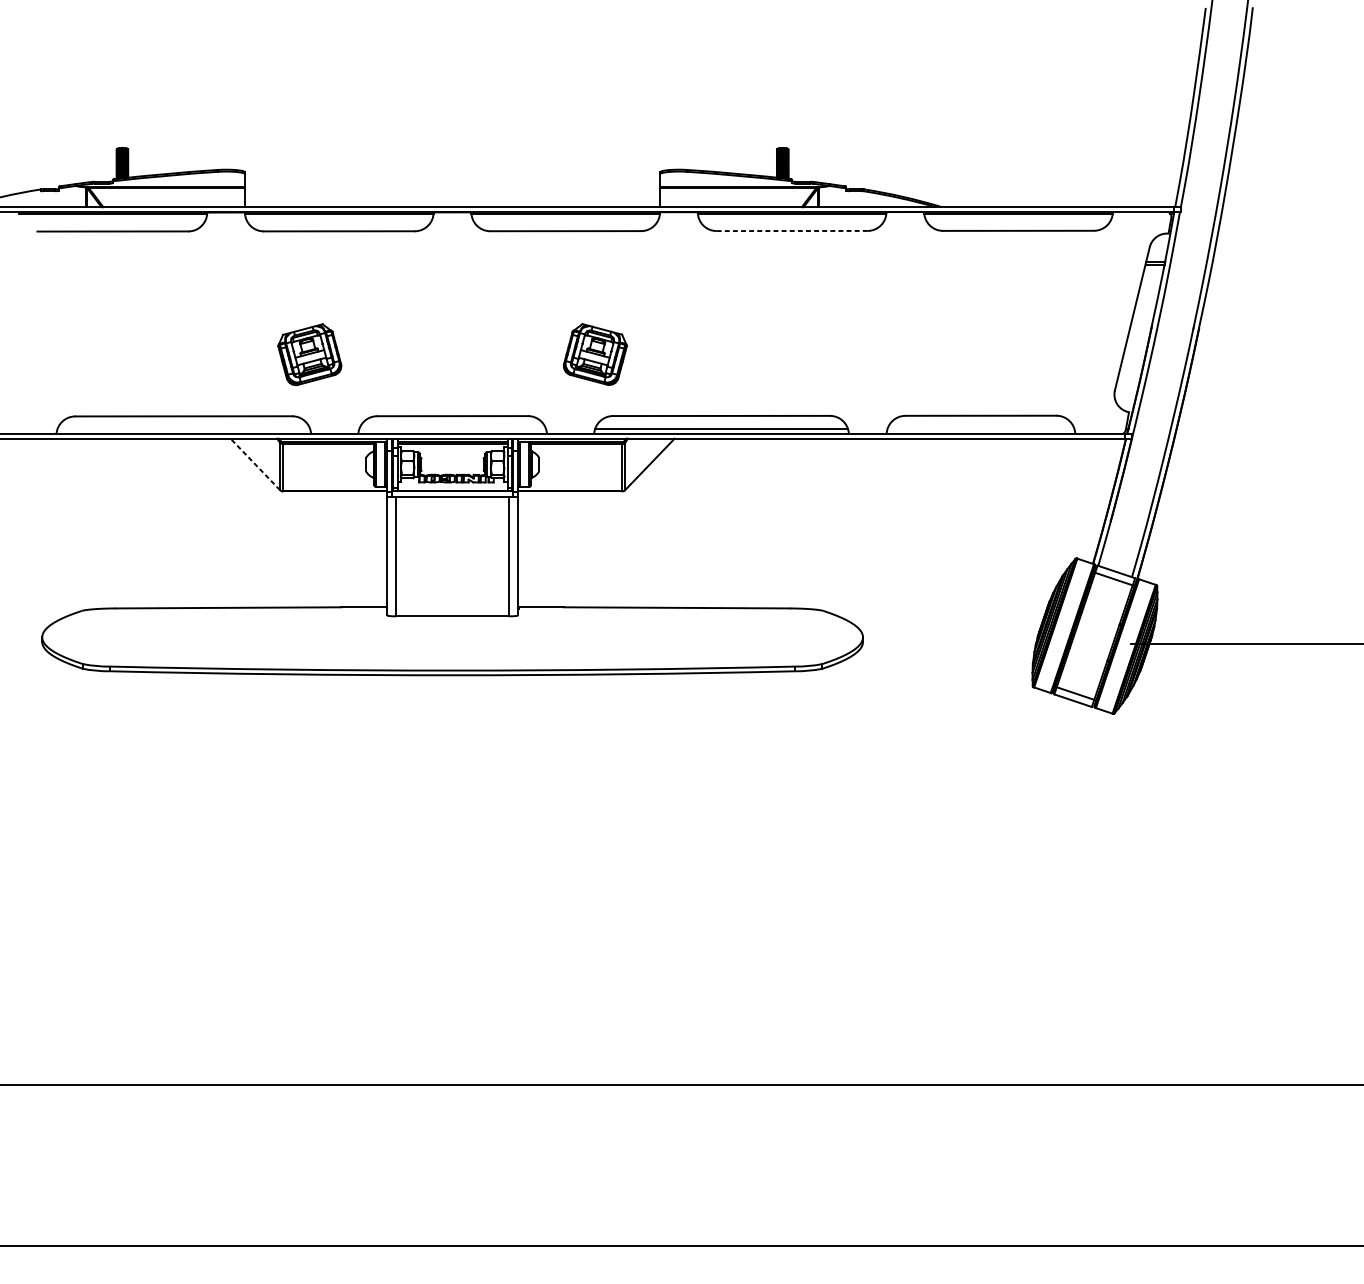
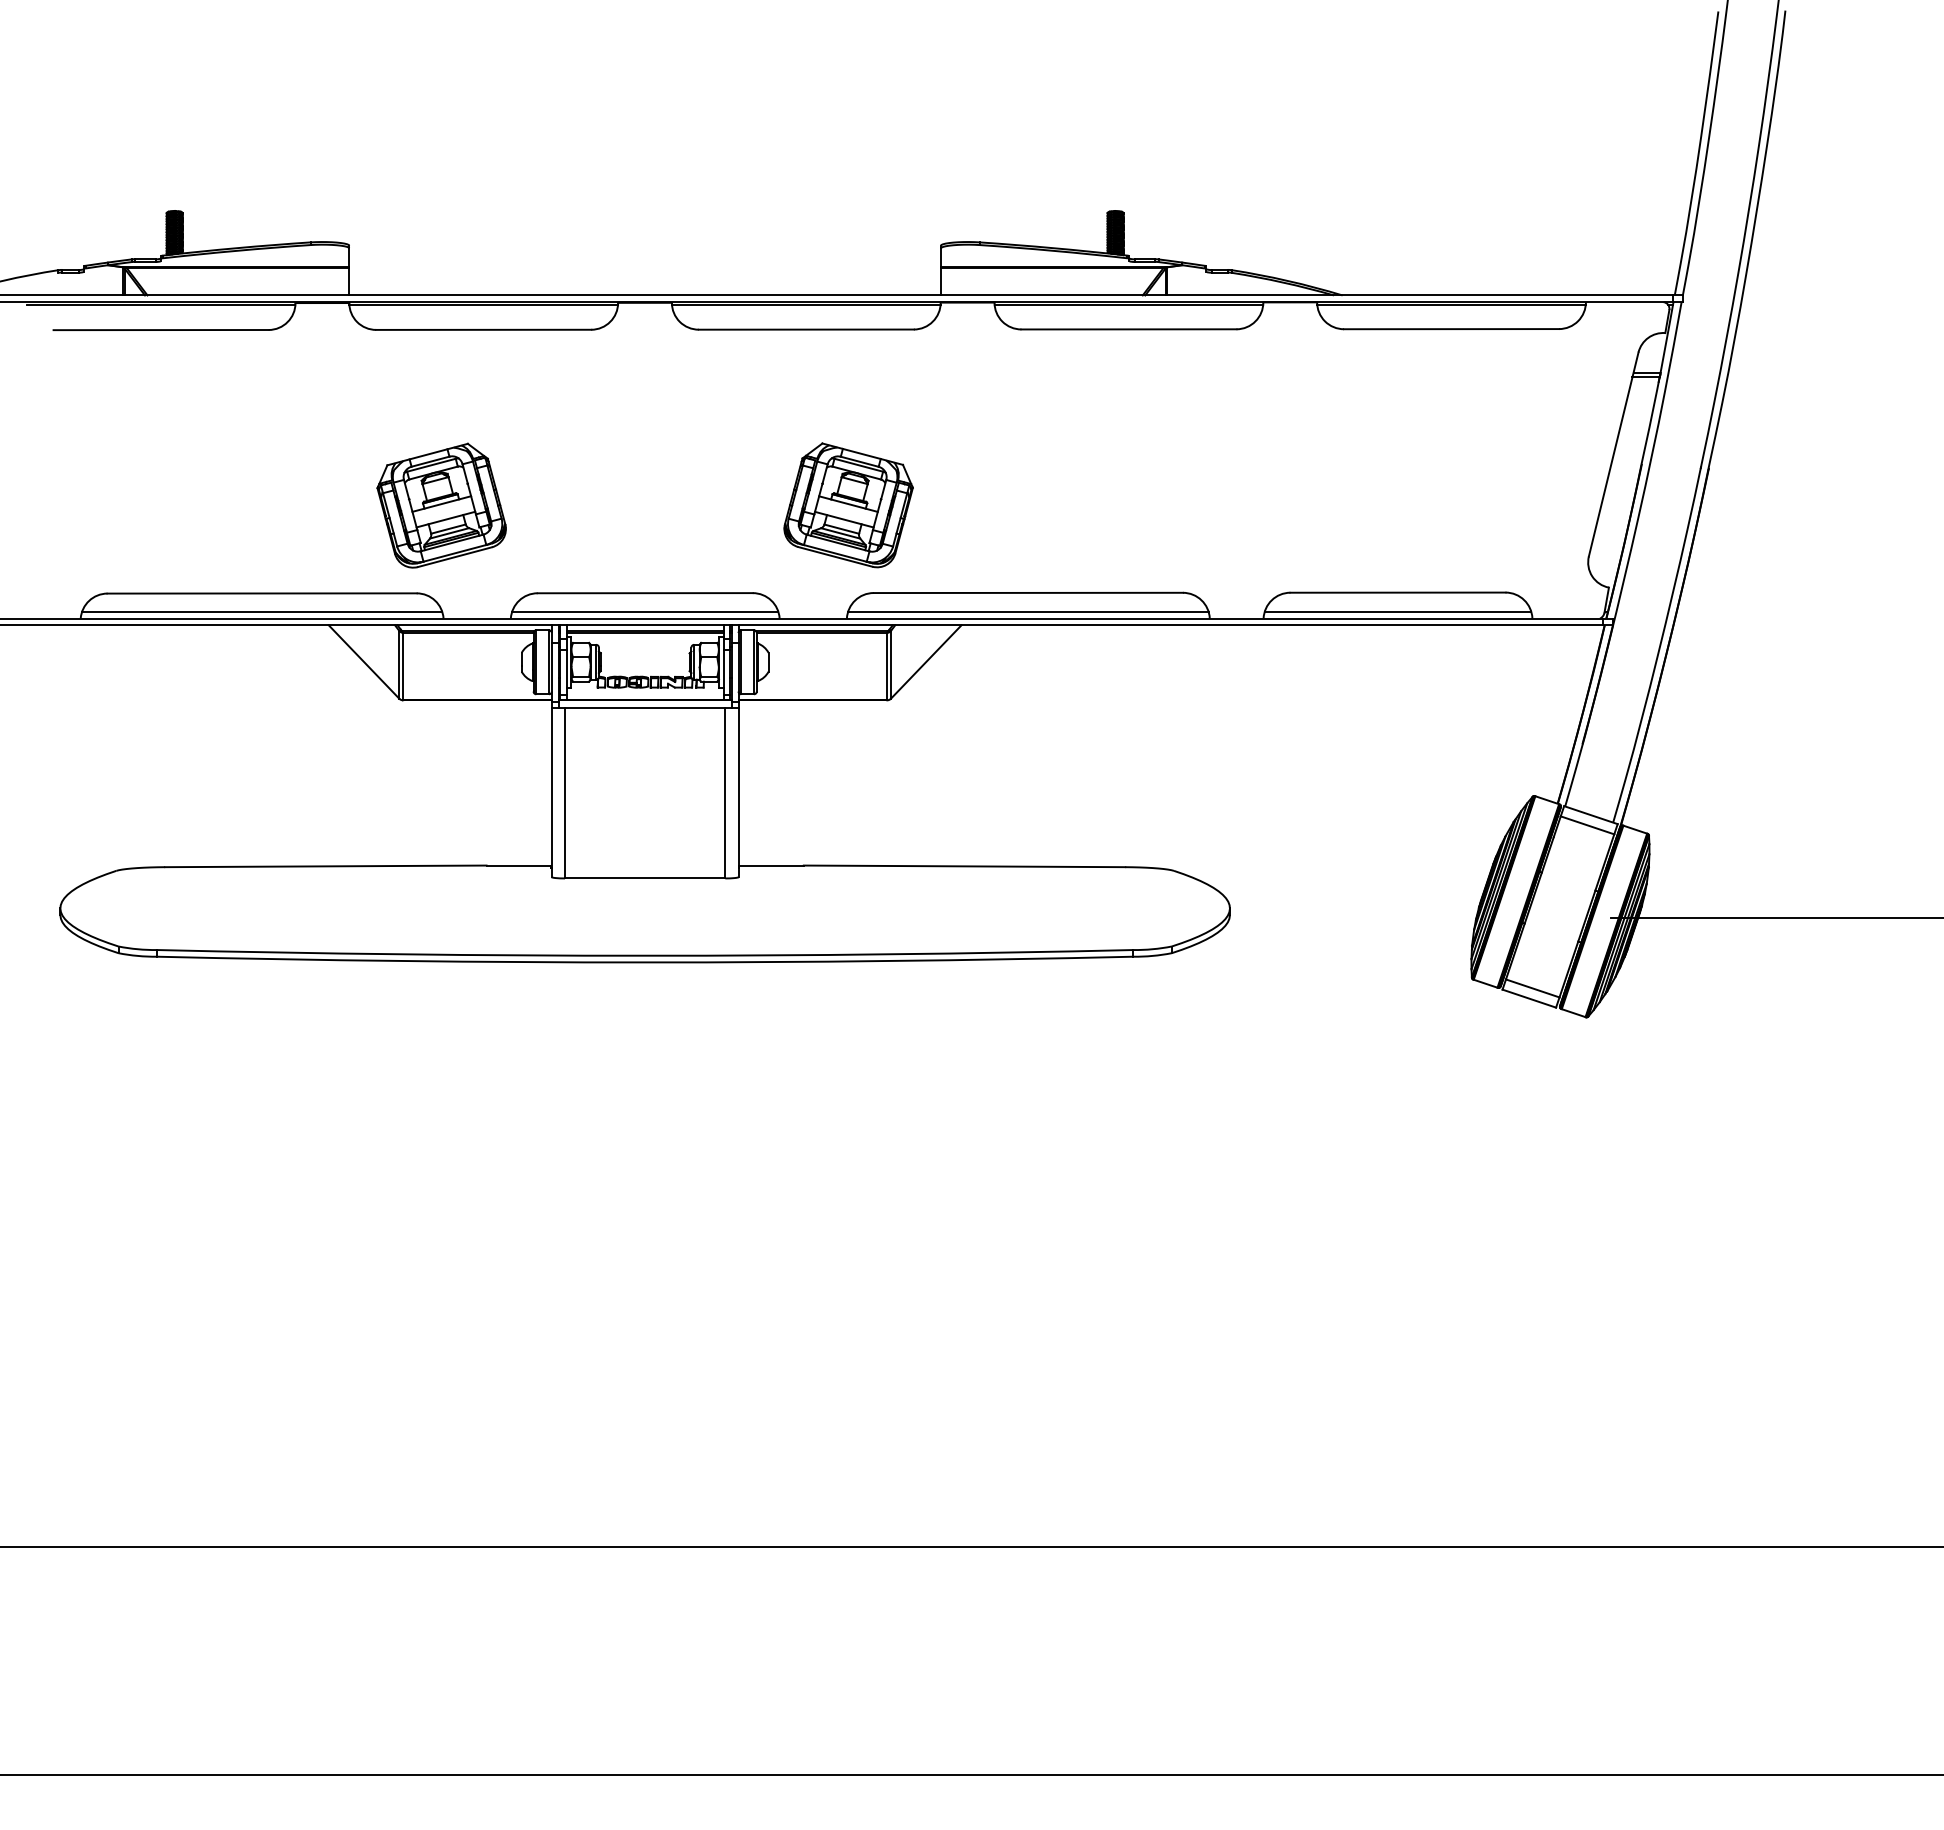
line: (791, 231) -> (1128, 329), dashed -> solid
part: (309, 354) -> (441, 505), size x1.43
part: (595, 354) -> (848, 505), size x1.43
line: (184, 429) -> (262, 611), added
line: (452, 429) -> (645, 611), added
line: (980, 429) -> (1397, 611), added
line: (255, 464) -> (364, 661), dashed -> solid

